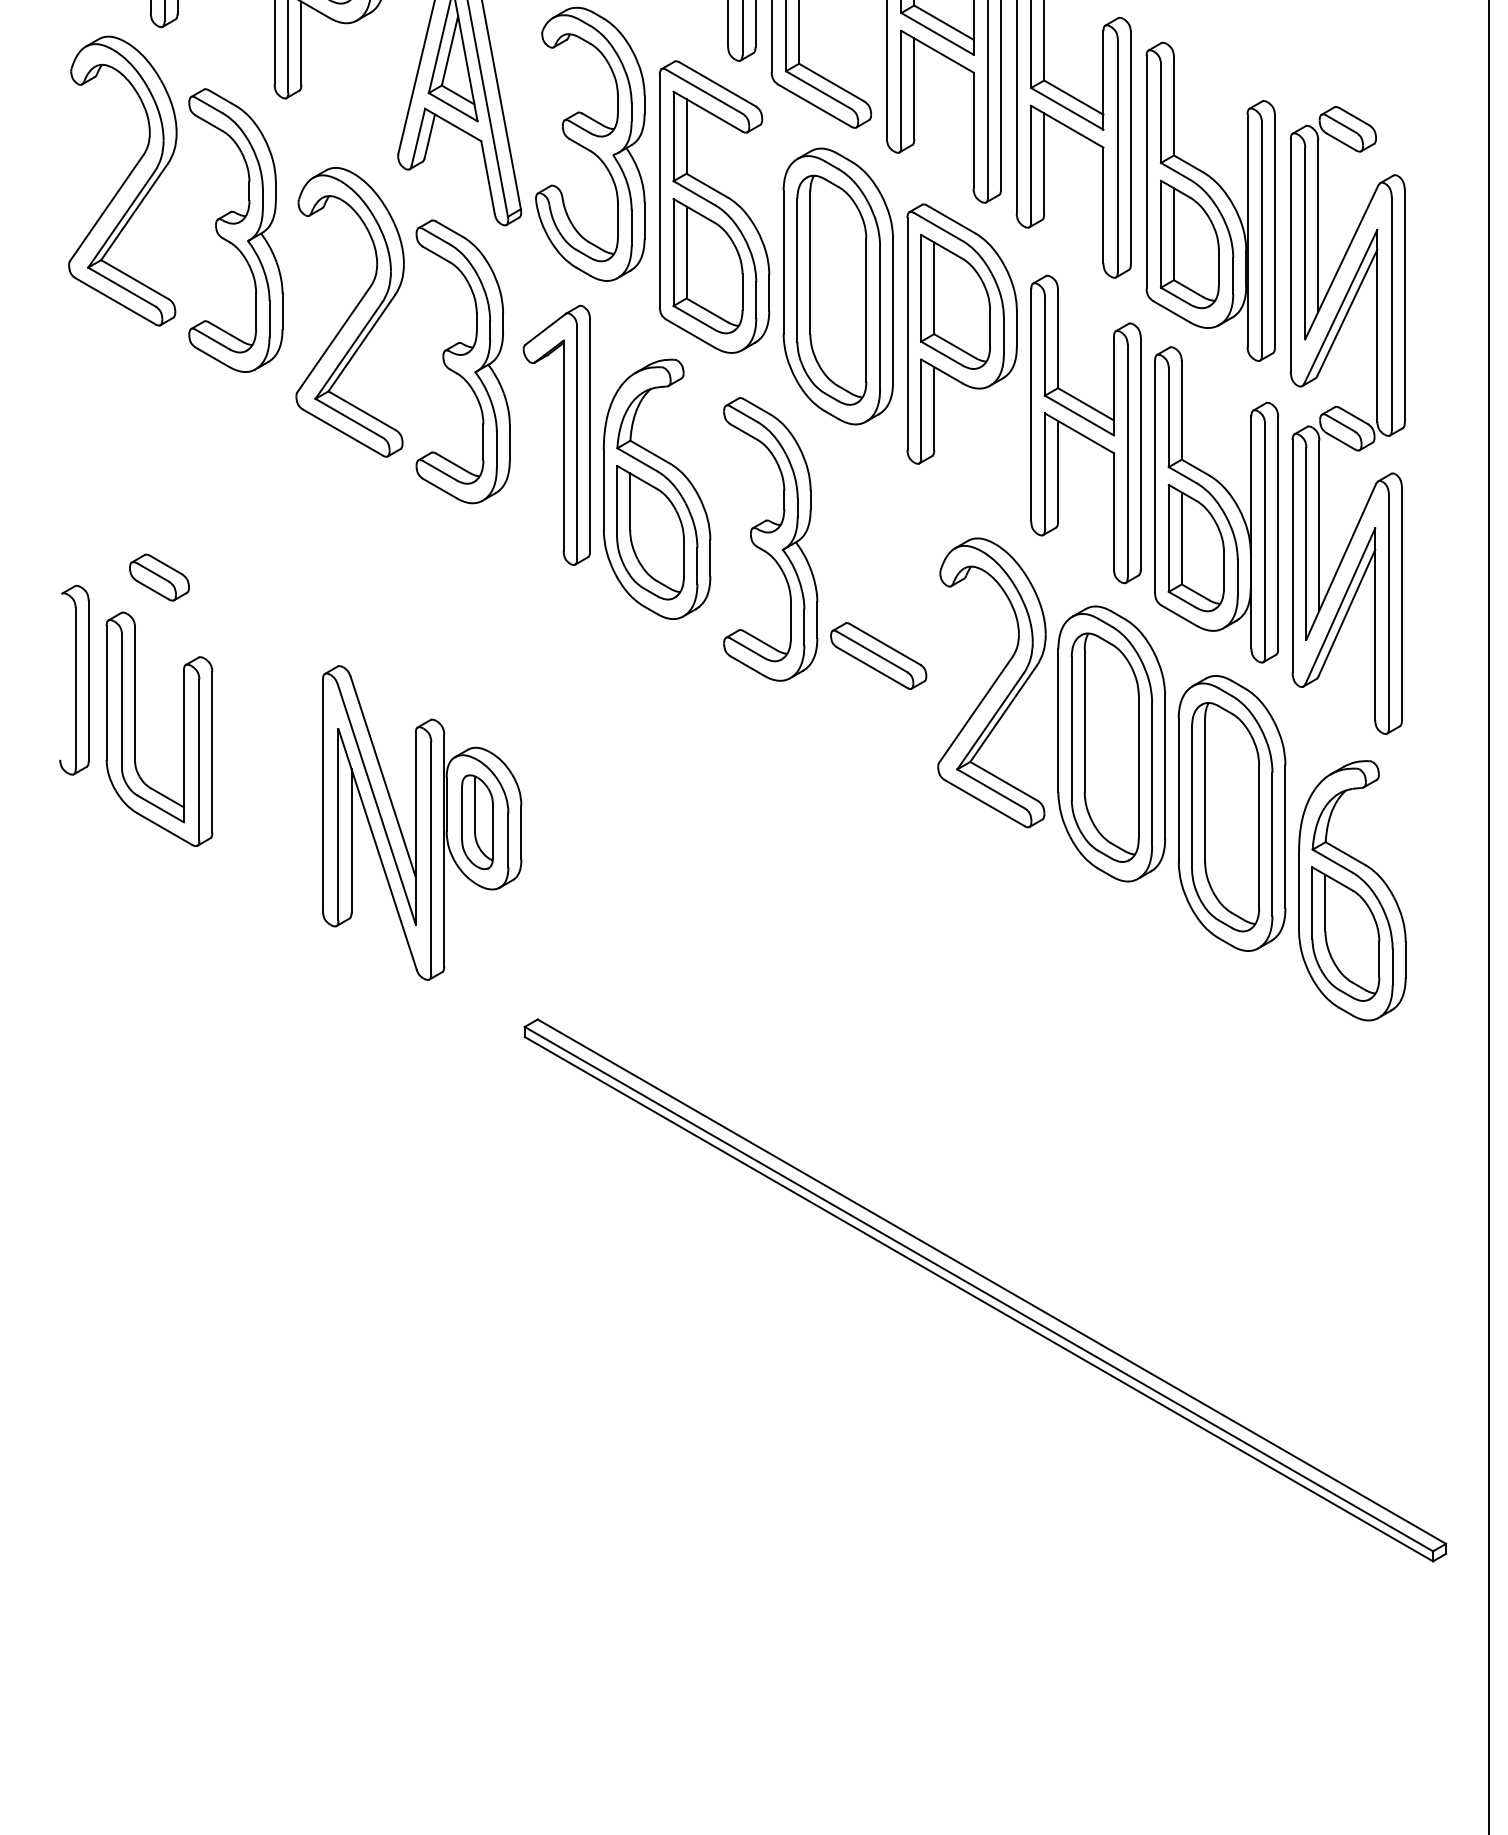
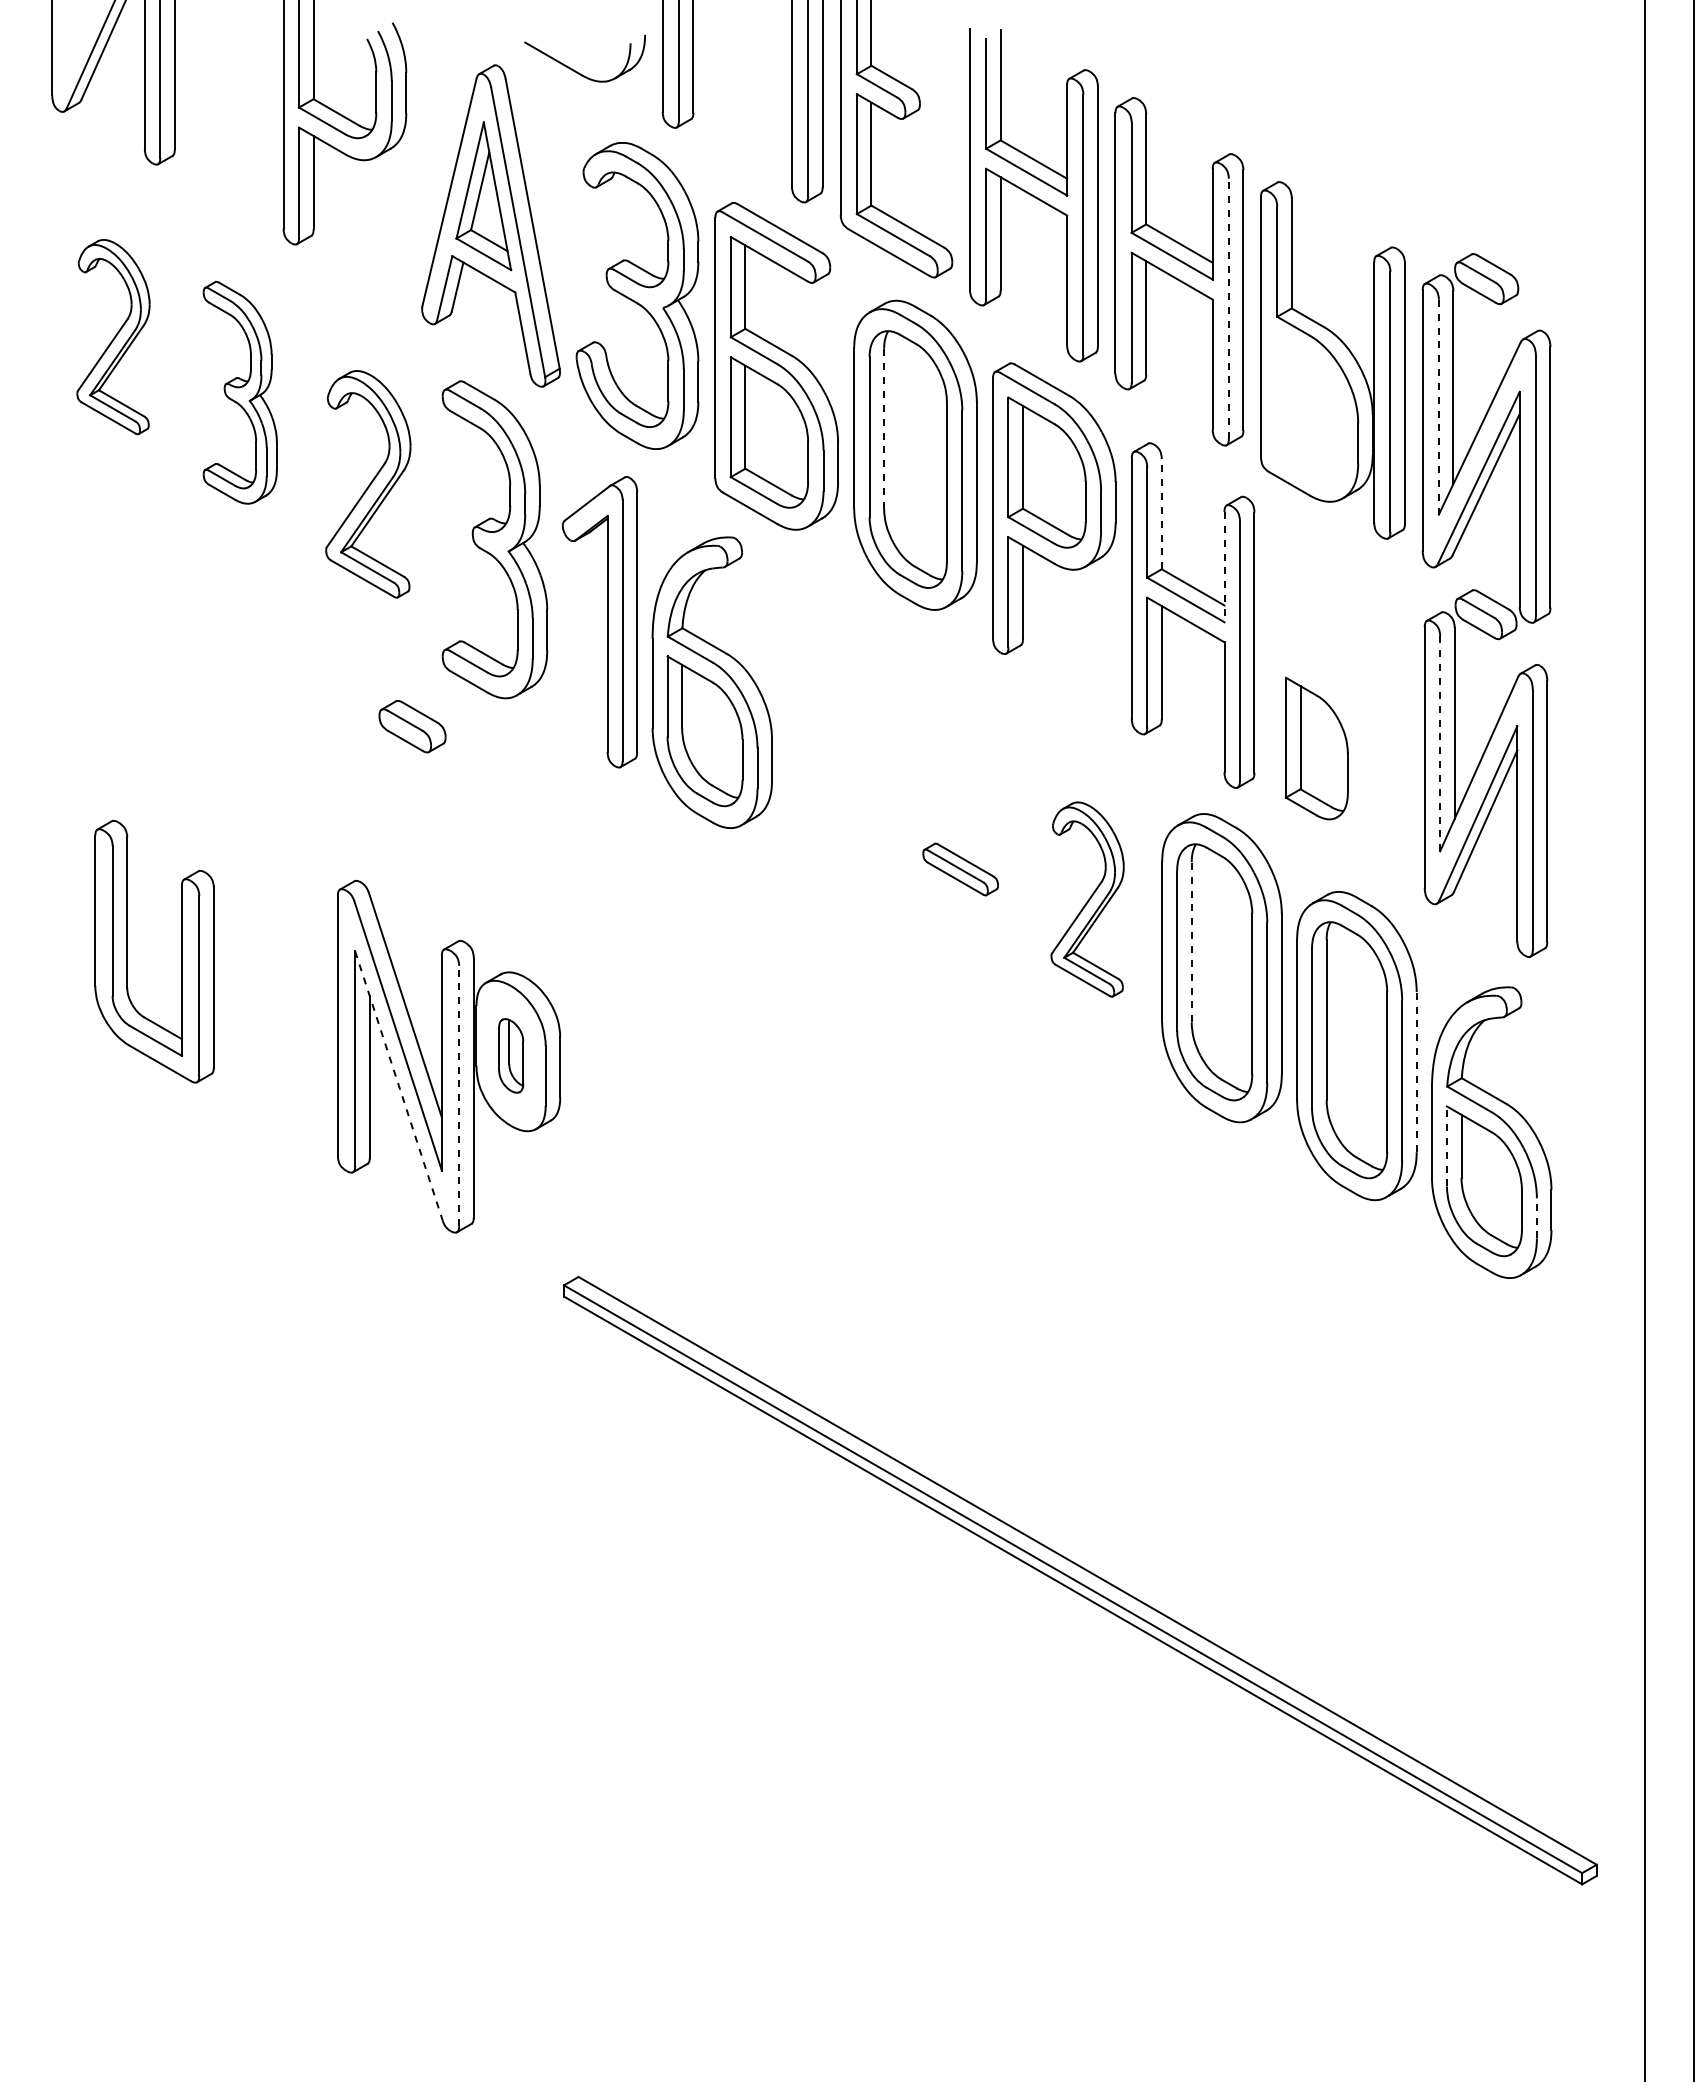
line: (1117, 155) -> (1228, 308), solid -> dashed
part: (122, 180) -> (113, 336), size x0.6
part: (236, 230) -> (240, 392), size x0.7
line: (1304, 242) -> (1438, 406), solid -> dashed
part: (1189, 243) -> (1309, 407), removed
line: (810, 262) -> (884, 428), solid -> dashed
part: (350, 312) -> (368, 484), size x0.7
line: (1057, 338) -> (1161, 513), solid -> dashed
line: (1113, 386) -> (1224, 567), solid -> dashed
part: (1216, 504) -> (1339, 699), removed
part: (770, 539) -> (839, 738), removed
line: (1306, 543) -> (1440, 743), solid -> dashed
part: (159, 577) -> (412, 726), moved
part: (878, 655) -> (960, 869), size x0.7
part: (74, 680) -> (59, 896), removed
part: (991, 682) -> (1087, 899), size x0.6
line: (1084, 720) -> (1191, 941), solid -> dashed
part: (477, 821) -> (511, 1055), size x0.7
line: (1285, 836) -> (1416, 1071), solid -> dashed
line: (377, 849) -> (398, 1086), solid -> dashed
line: (431, 857) -> (459, 1095), solid -> dashed
line: (1312, 902) -> (1446, 1145), solid -> dashed
line: (1392, 966) -> (1536, 1217), solid -> dashed

